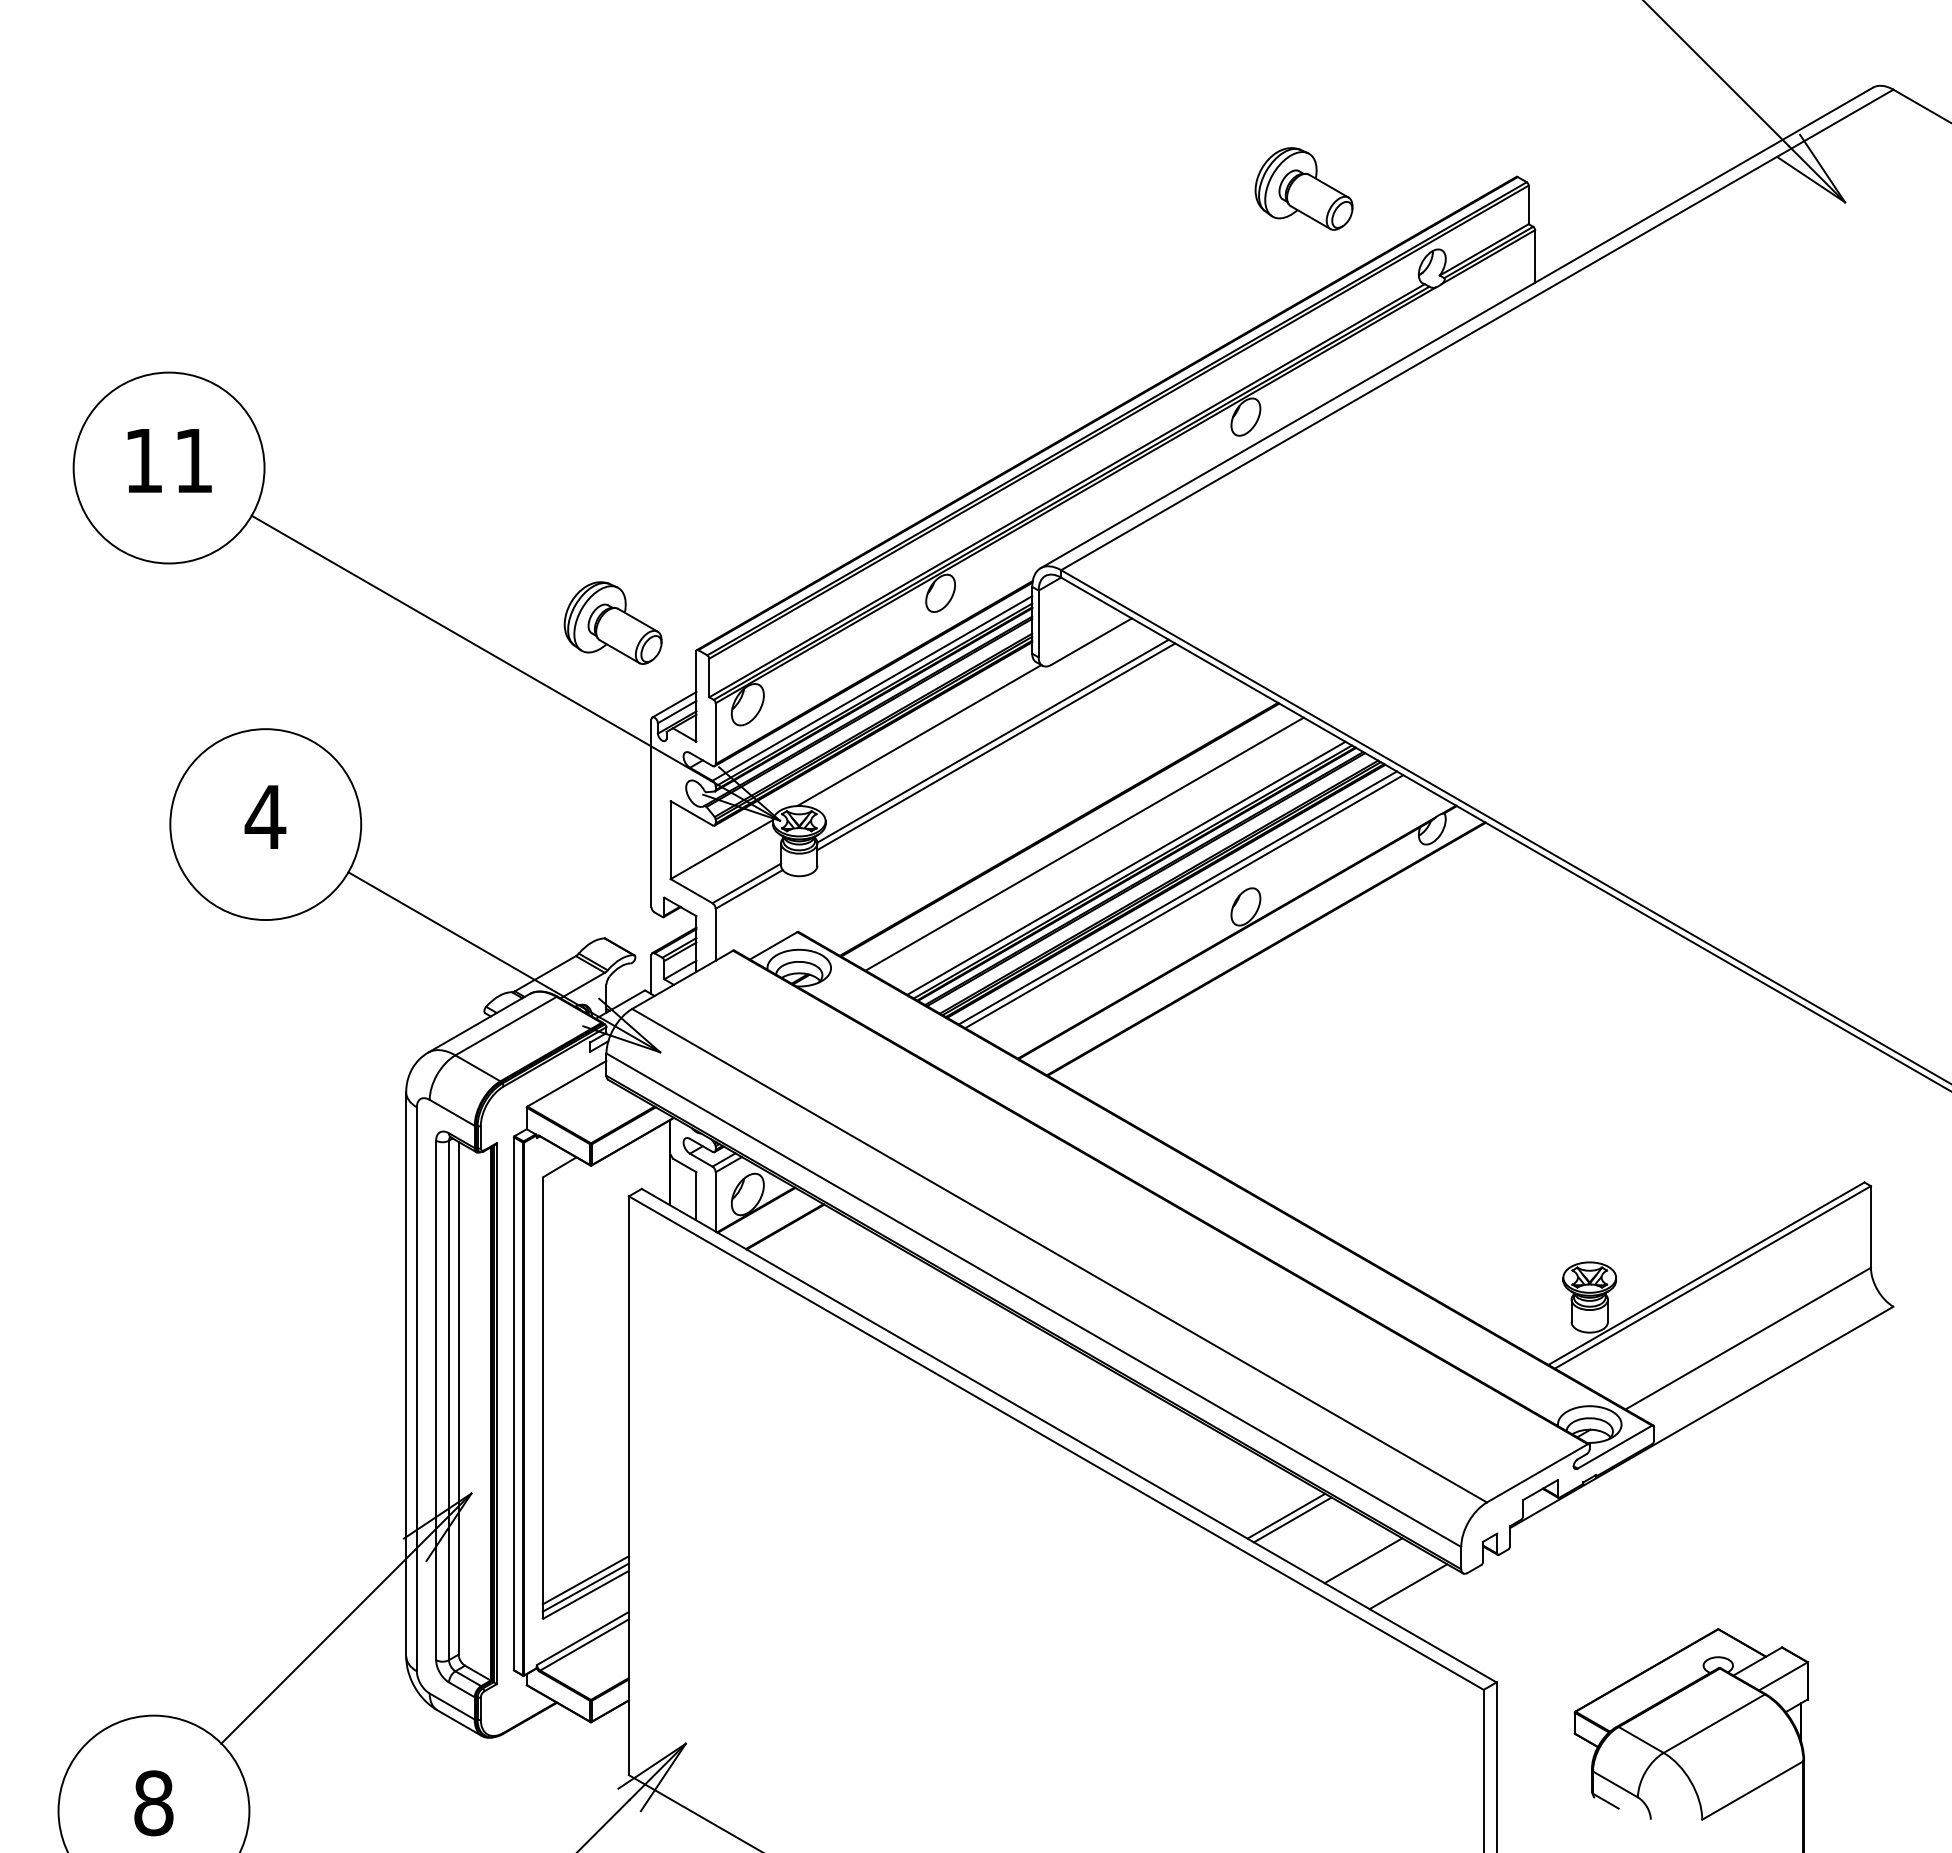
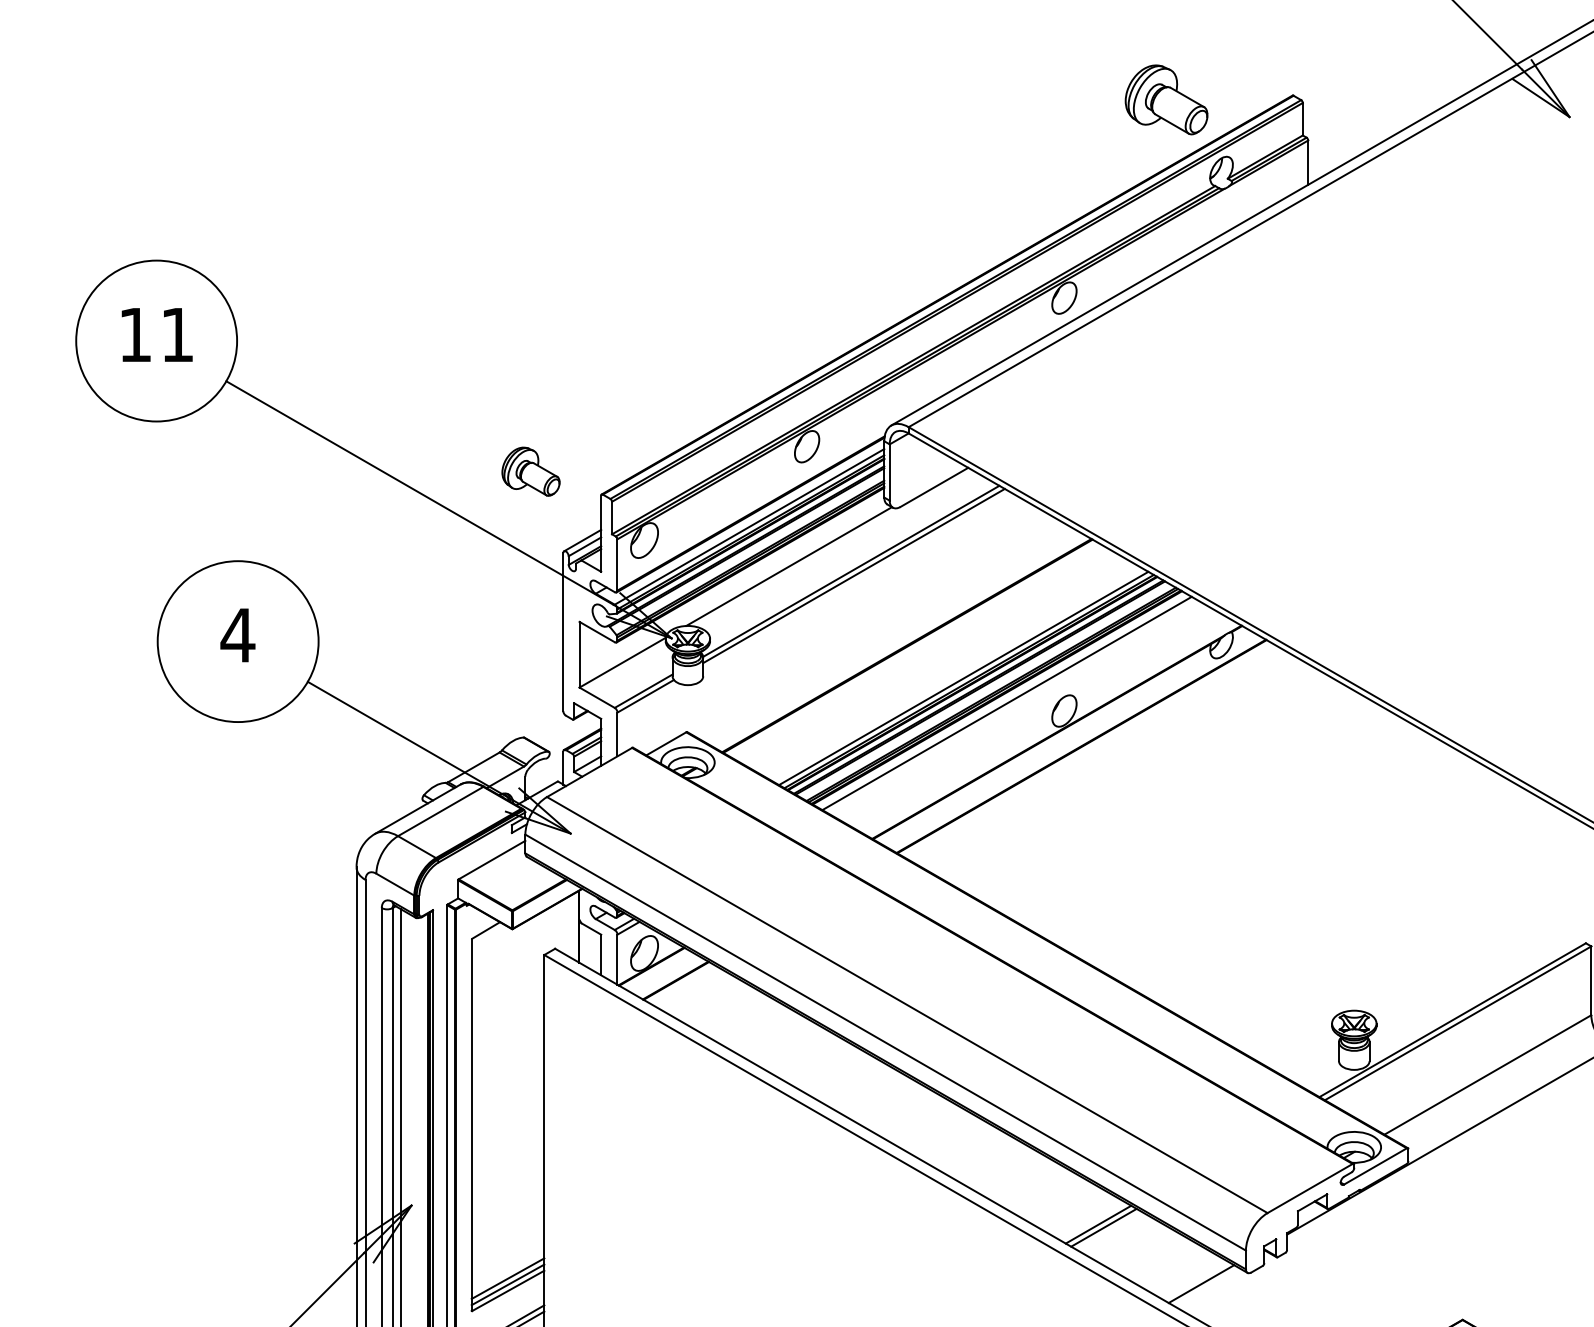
part: (1303, 188) -> (1166, 99), moved
part: (612, 622) -> (530, 471), size x0.7
line: (1084, 843) -> (928, 657), removed
line: (1184, 901) -> (1012, 706), removed
line: (1363, 1560) -> (1163, 1261), removed

